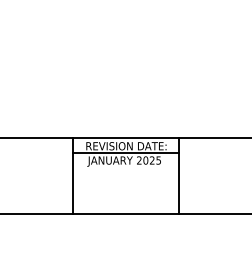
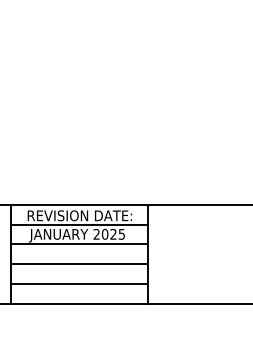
line: (125, 168) -> (78, 244), added
line: (125, 183) -> (78, 264), added
line: (125, 198) -> (78, 283), added

